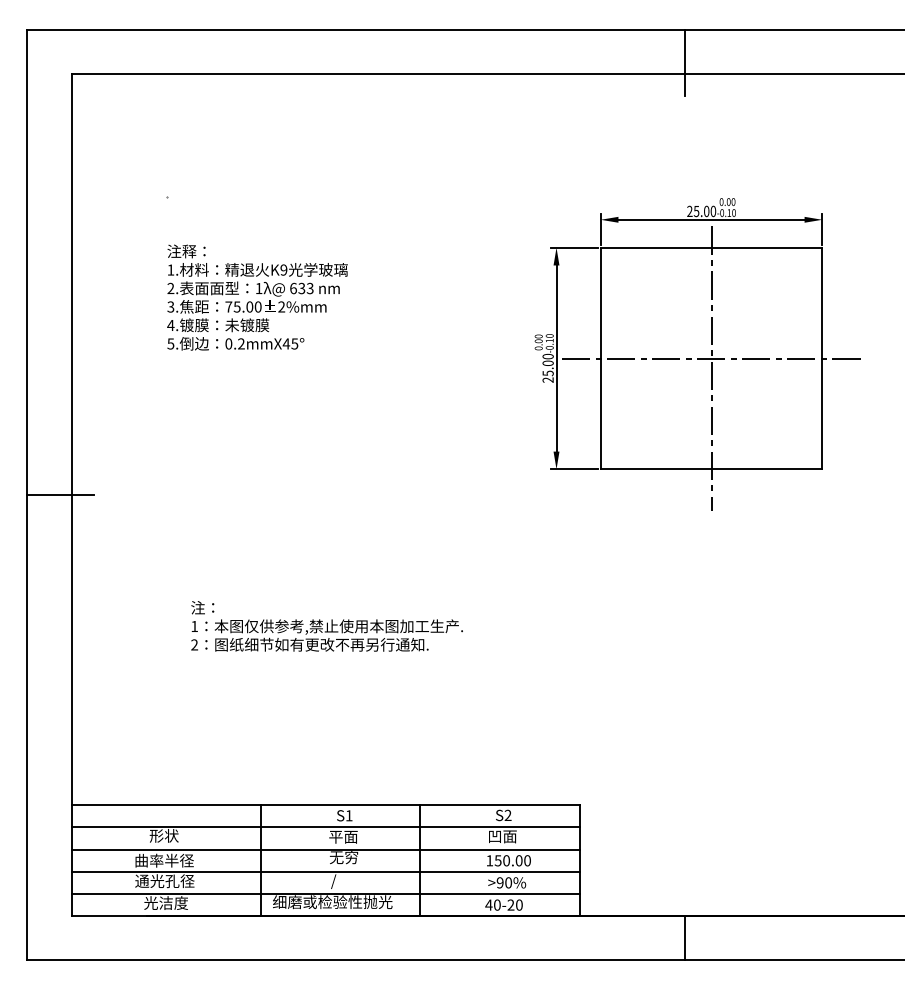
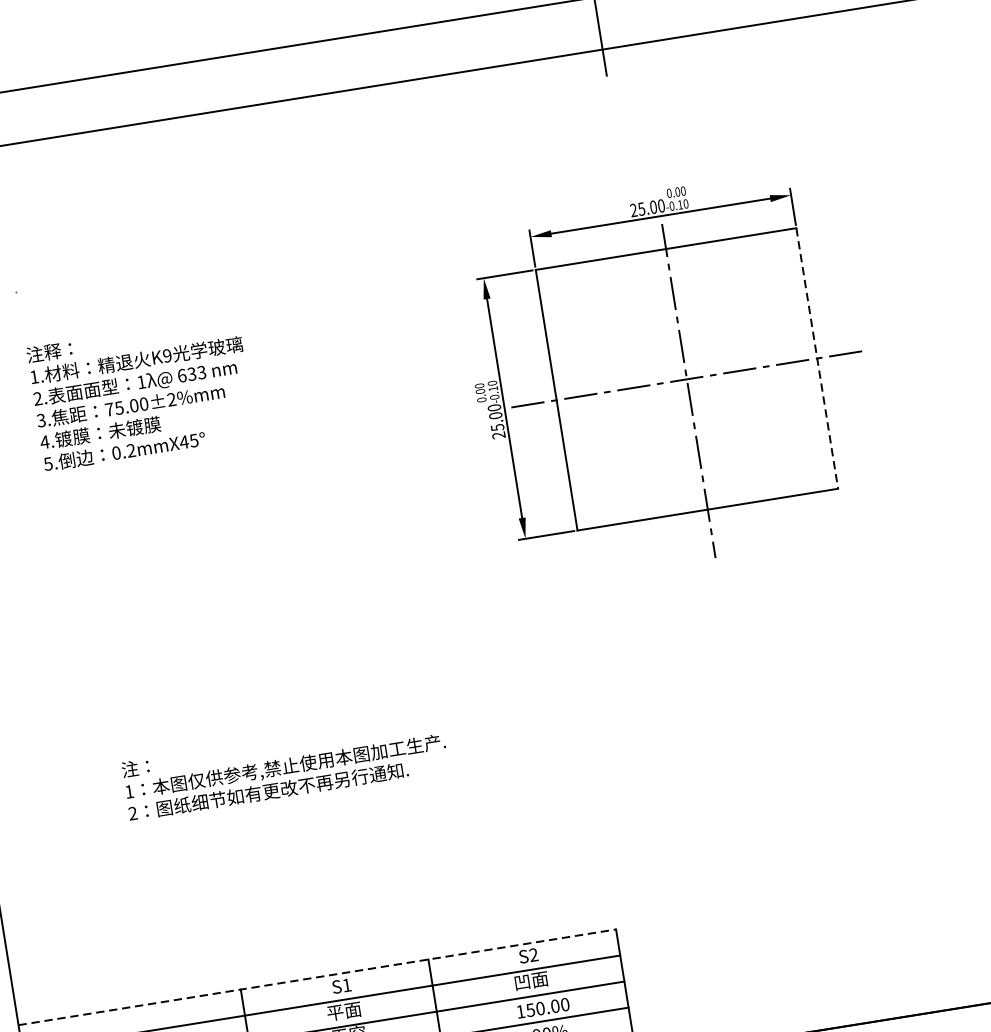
line: (822, 358) -> (817, 358), solid -> dashed
line: (326, 805) -> (318, 977), solid -> dashed

